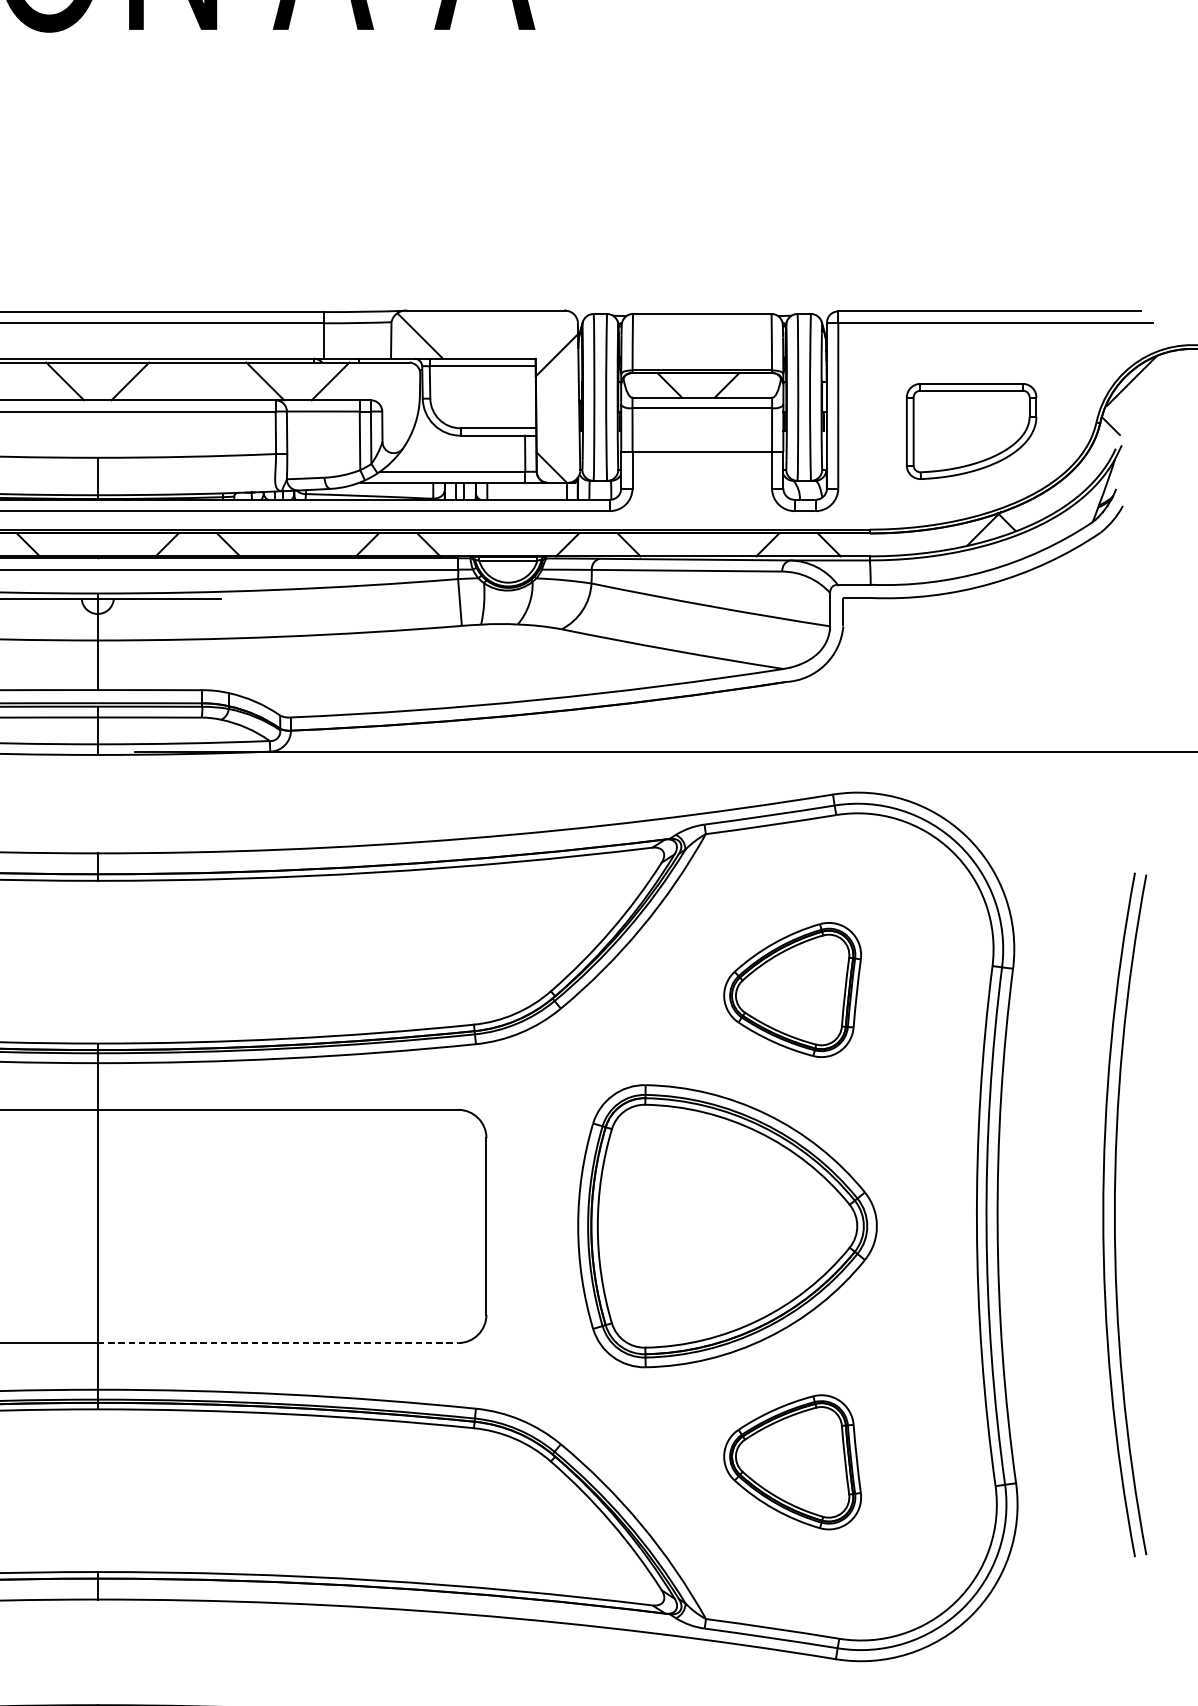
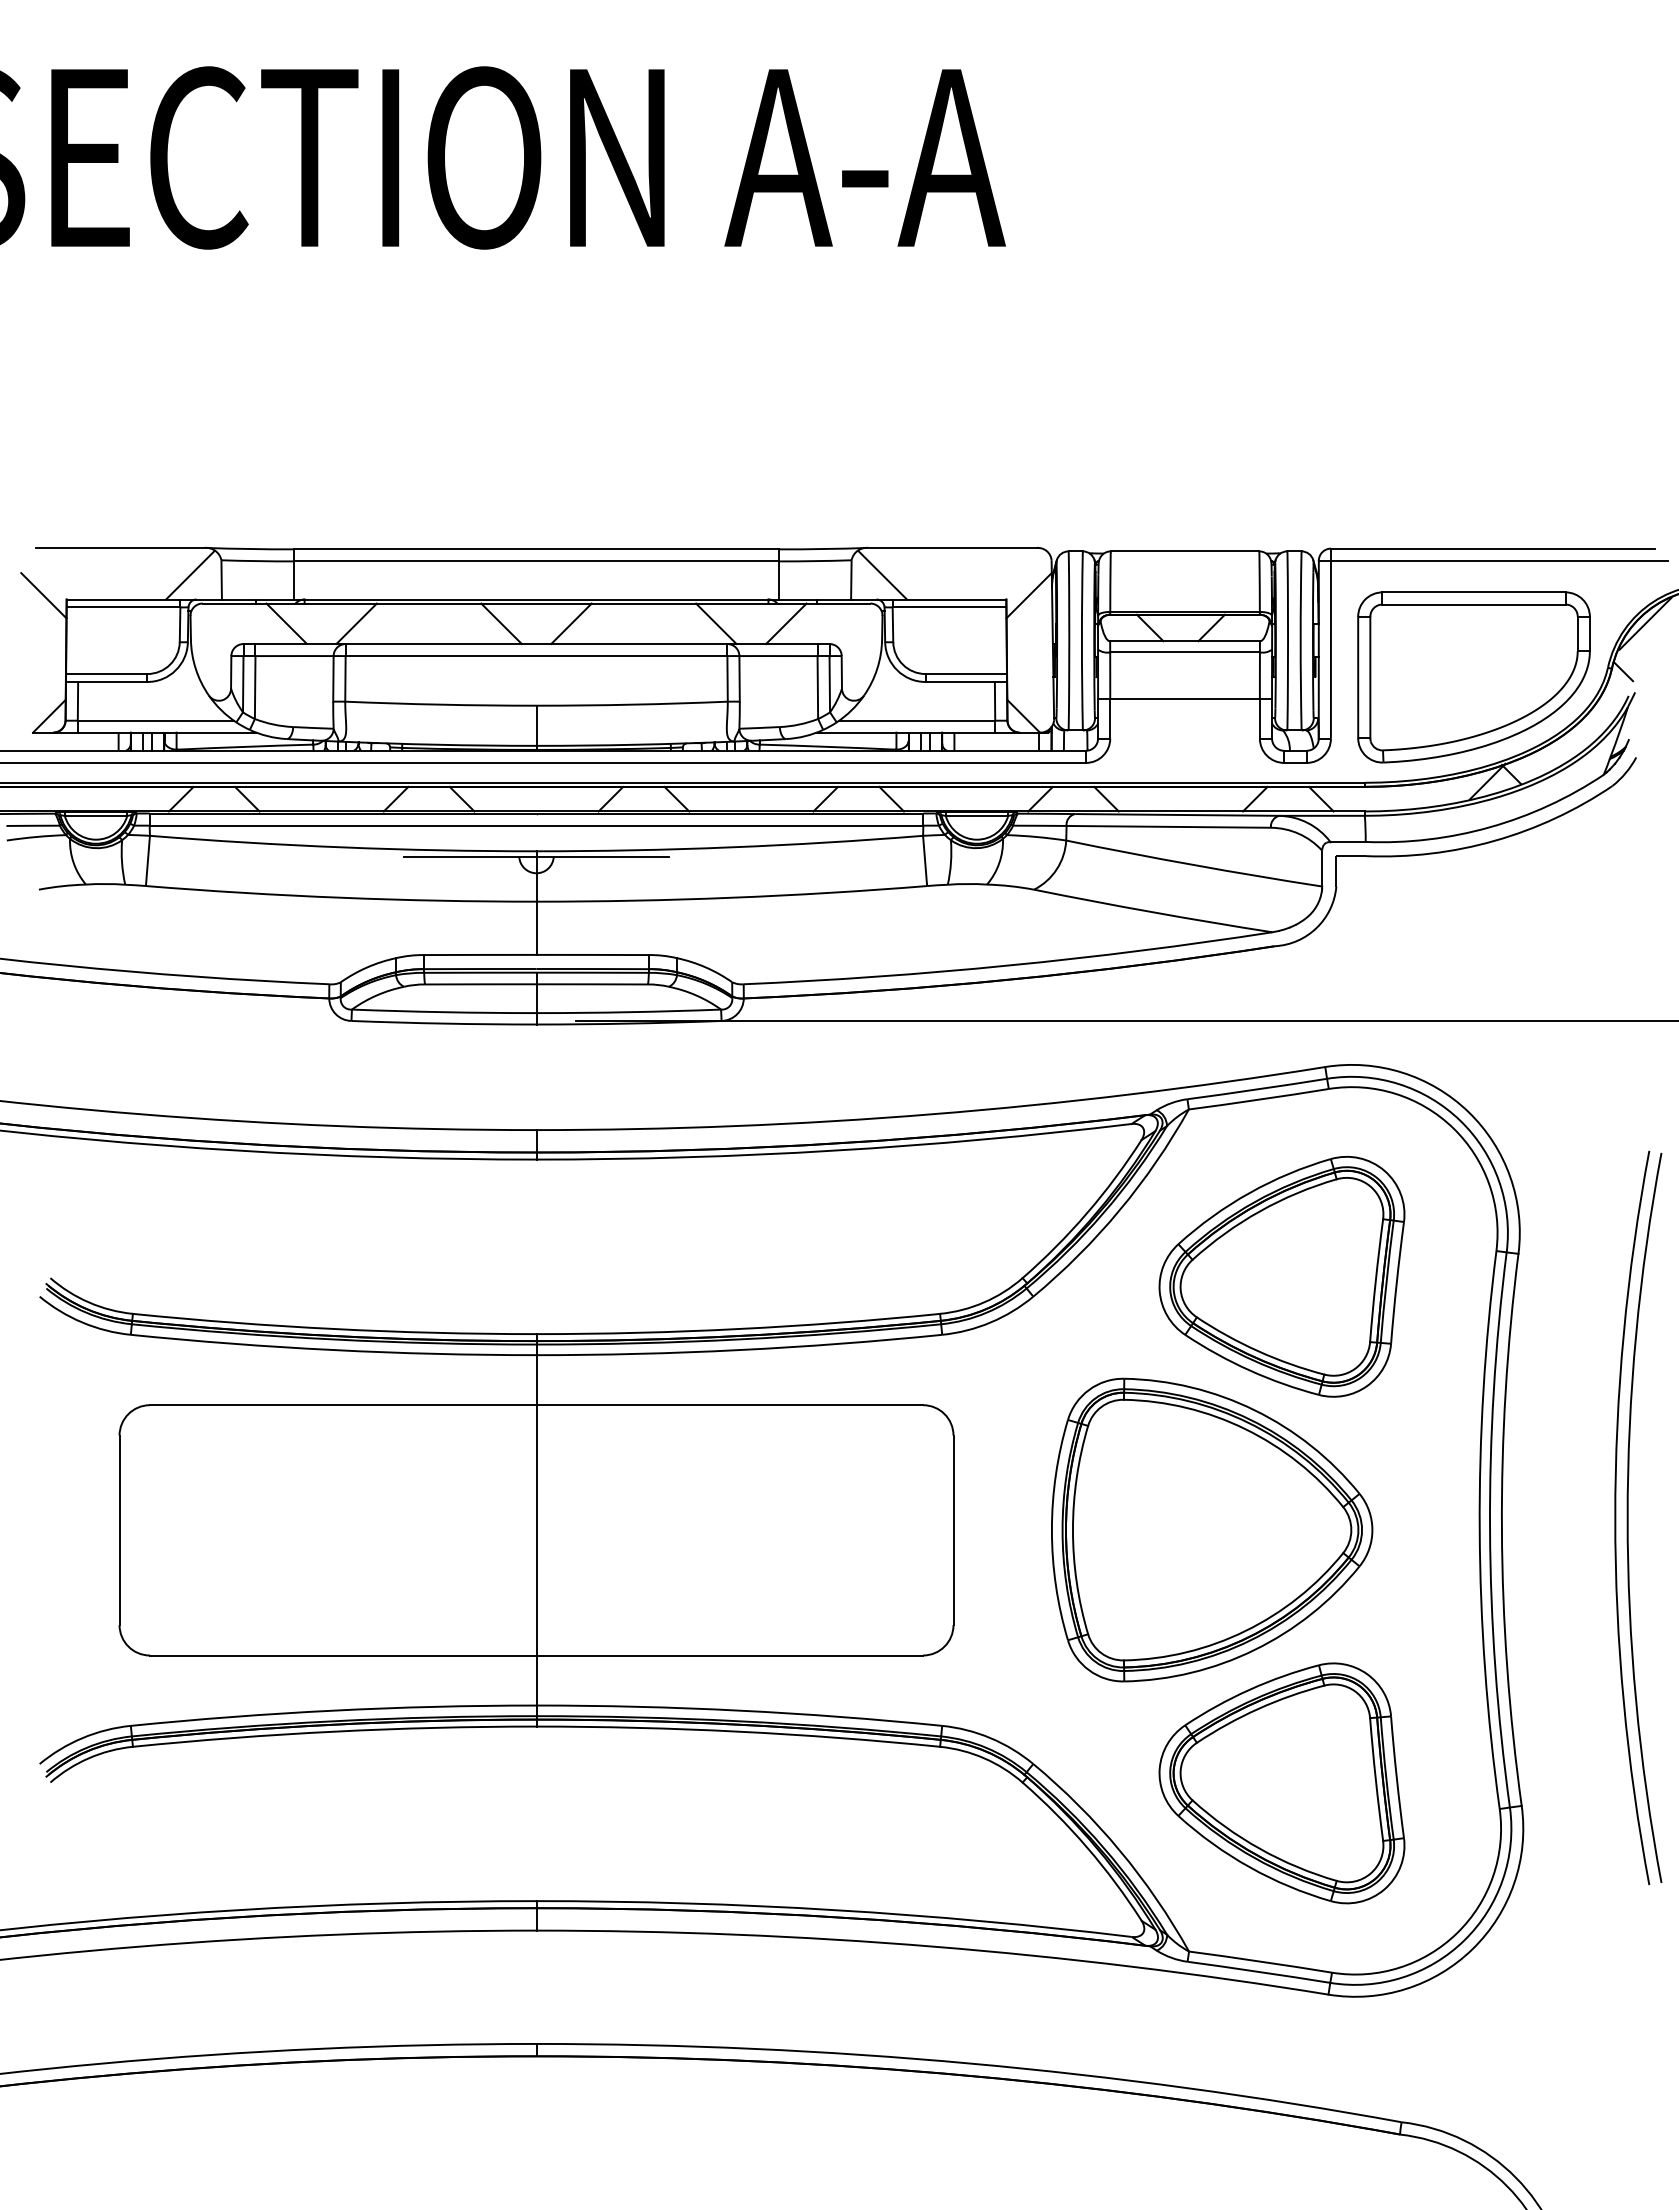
part: (971, 431) -> (1473, 677), size x1.67
part: (792, 989) -> (1281, 1276), size x1.67
line: (278, 1343) -> (730, 1655), dashed -> solid
part: (792, 1462) -> (1281, 1783), size x1.67

